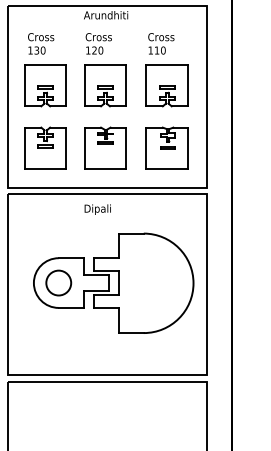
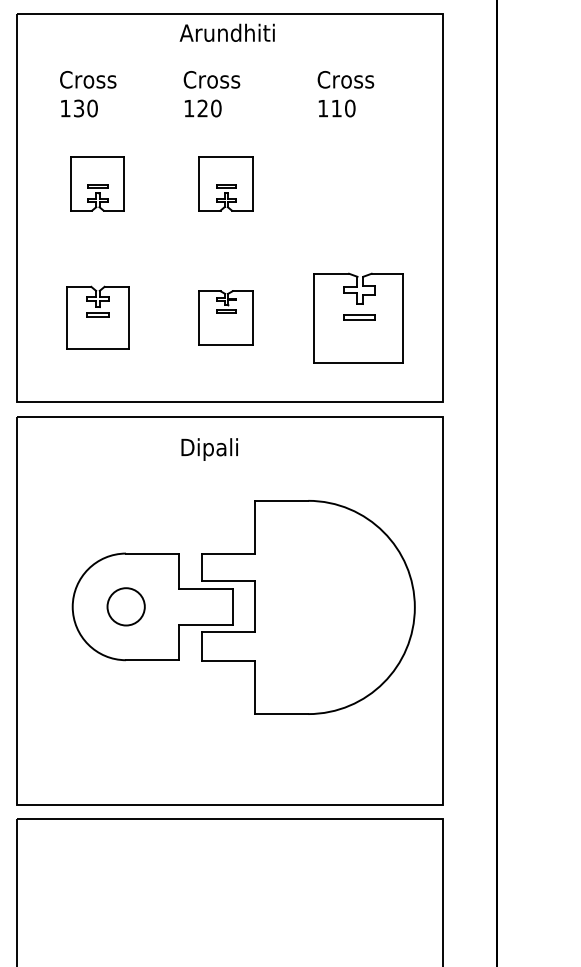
part: (45, 85) -> (97, 183), size x0.6
part: (105, 85) -> (226, 183), size x0.6
part: (166, 85) -> (356, 183), removed
part: (45, 147) -> (97, 316), size x0.7
part: (105, 147) -> (226, 316), size x0.6
circle: (58, 282) -> (125, 605), size x0.7

